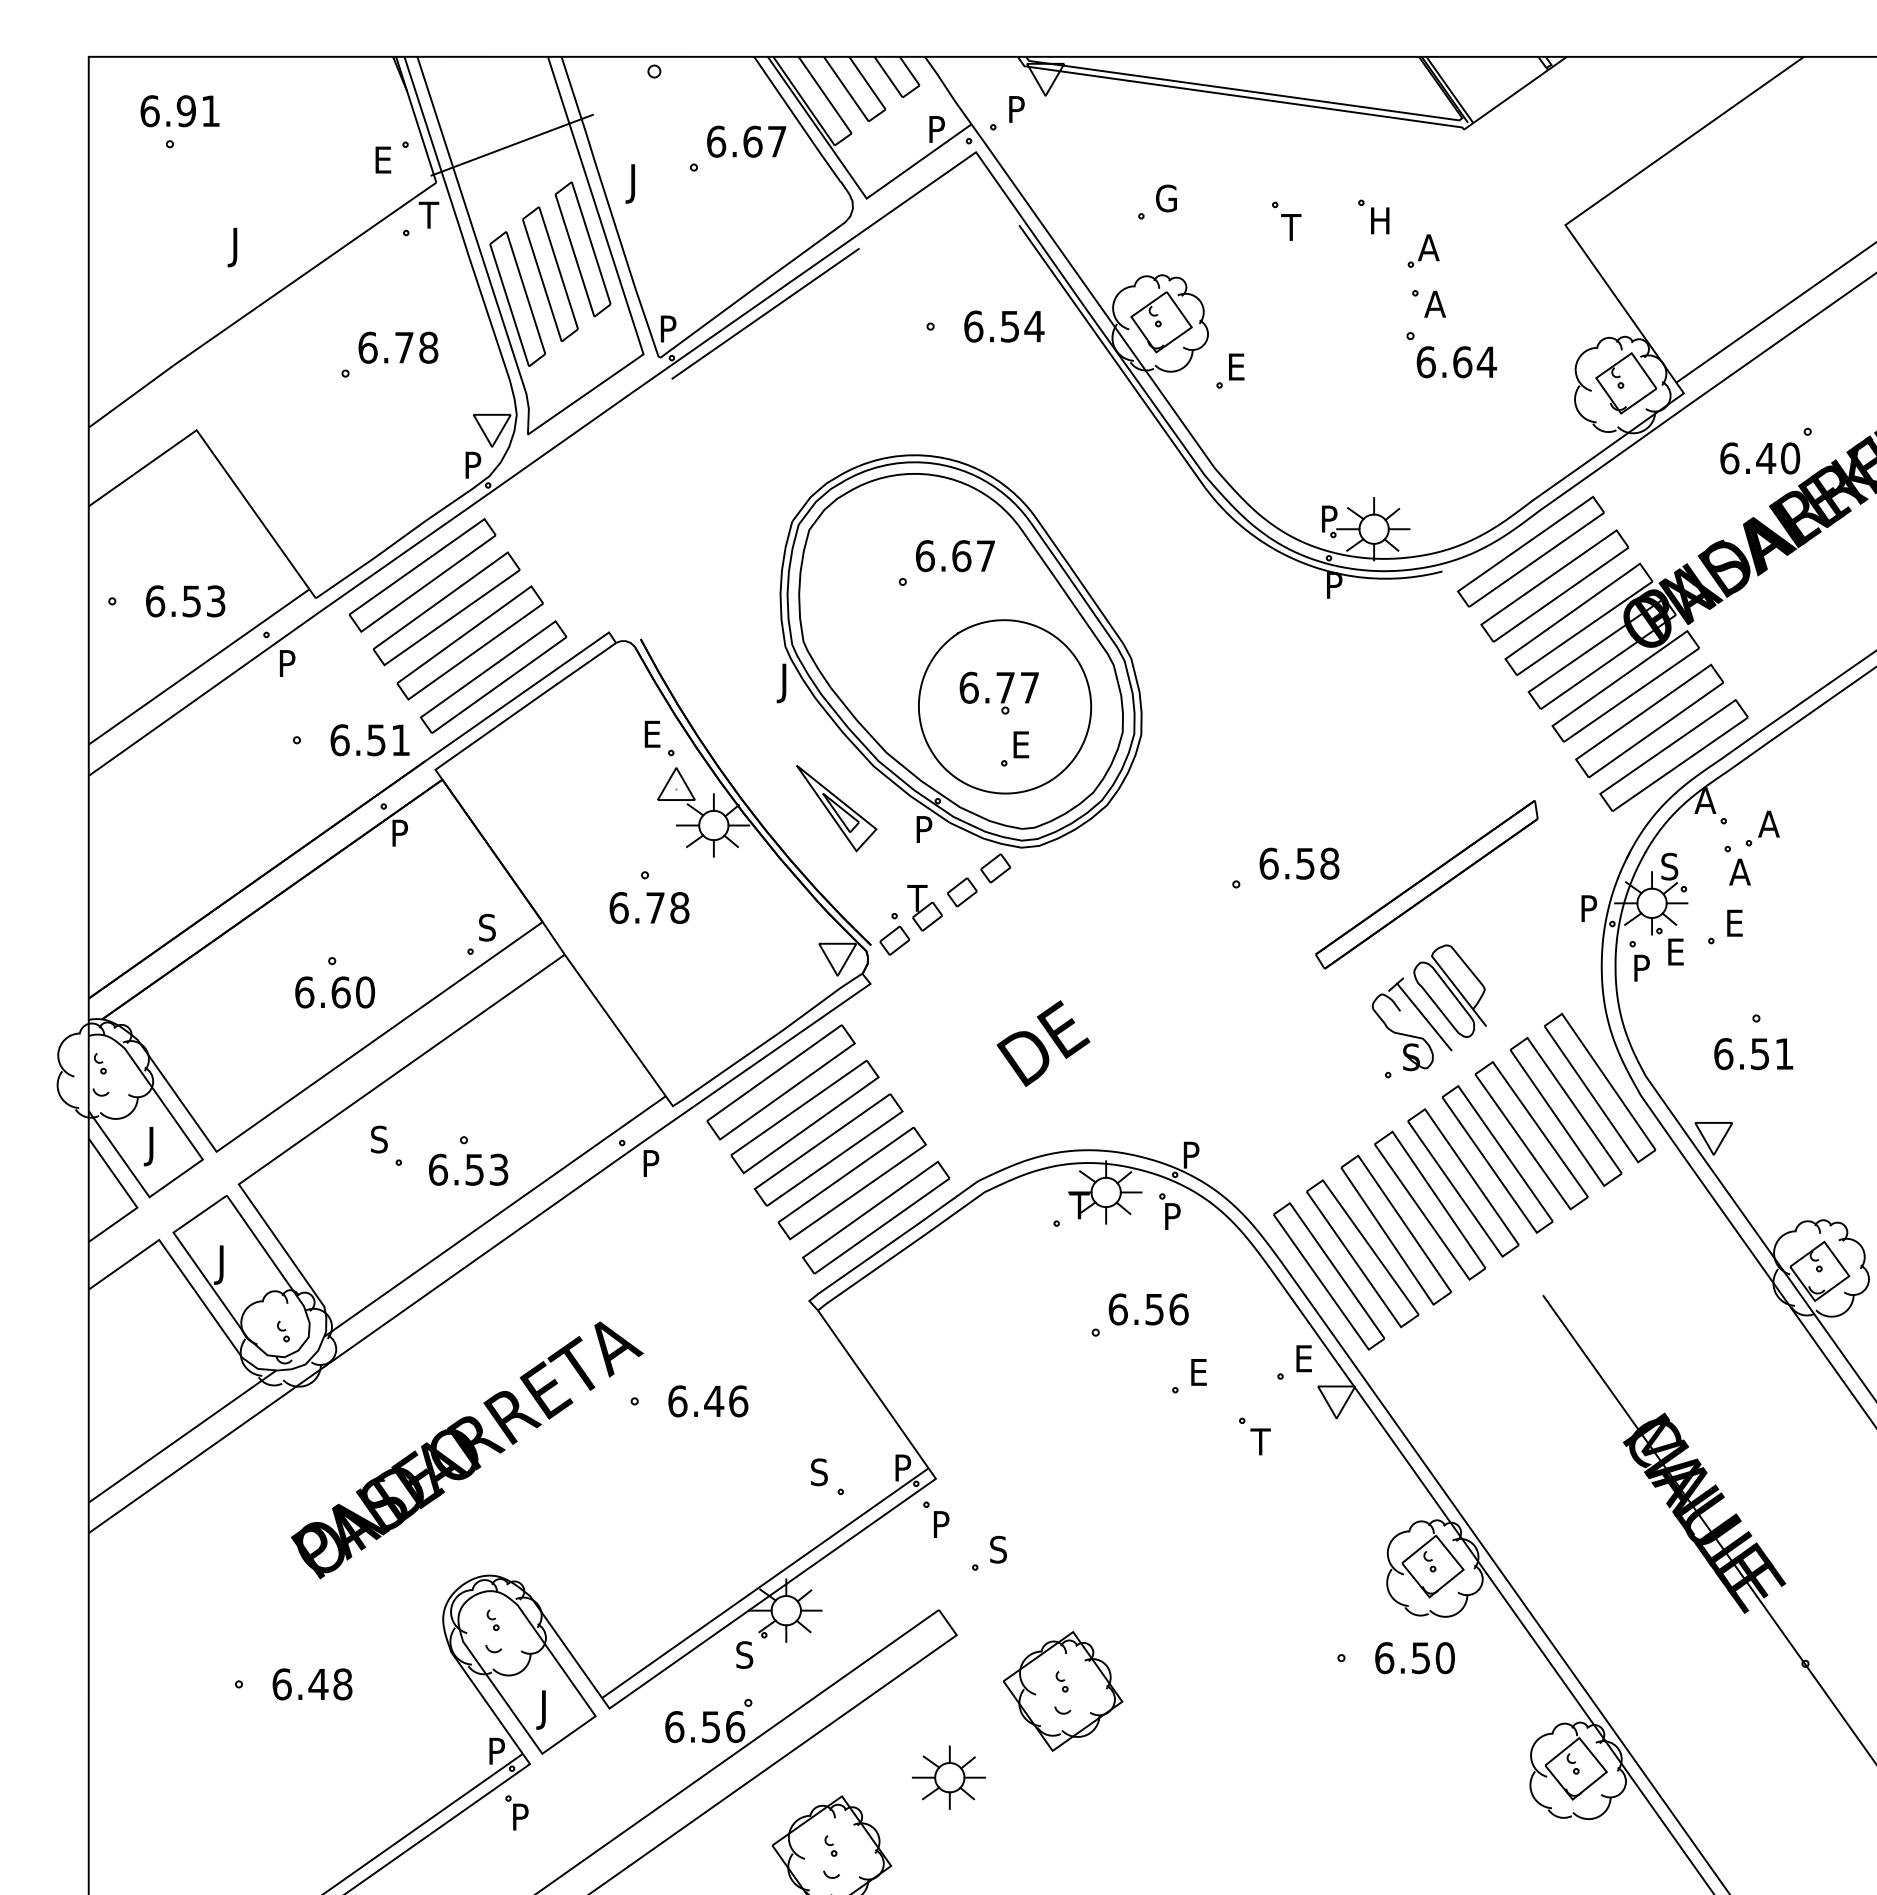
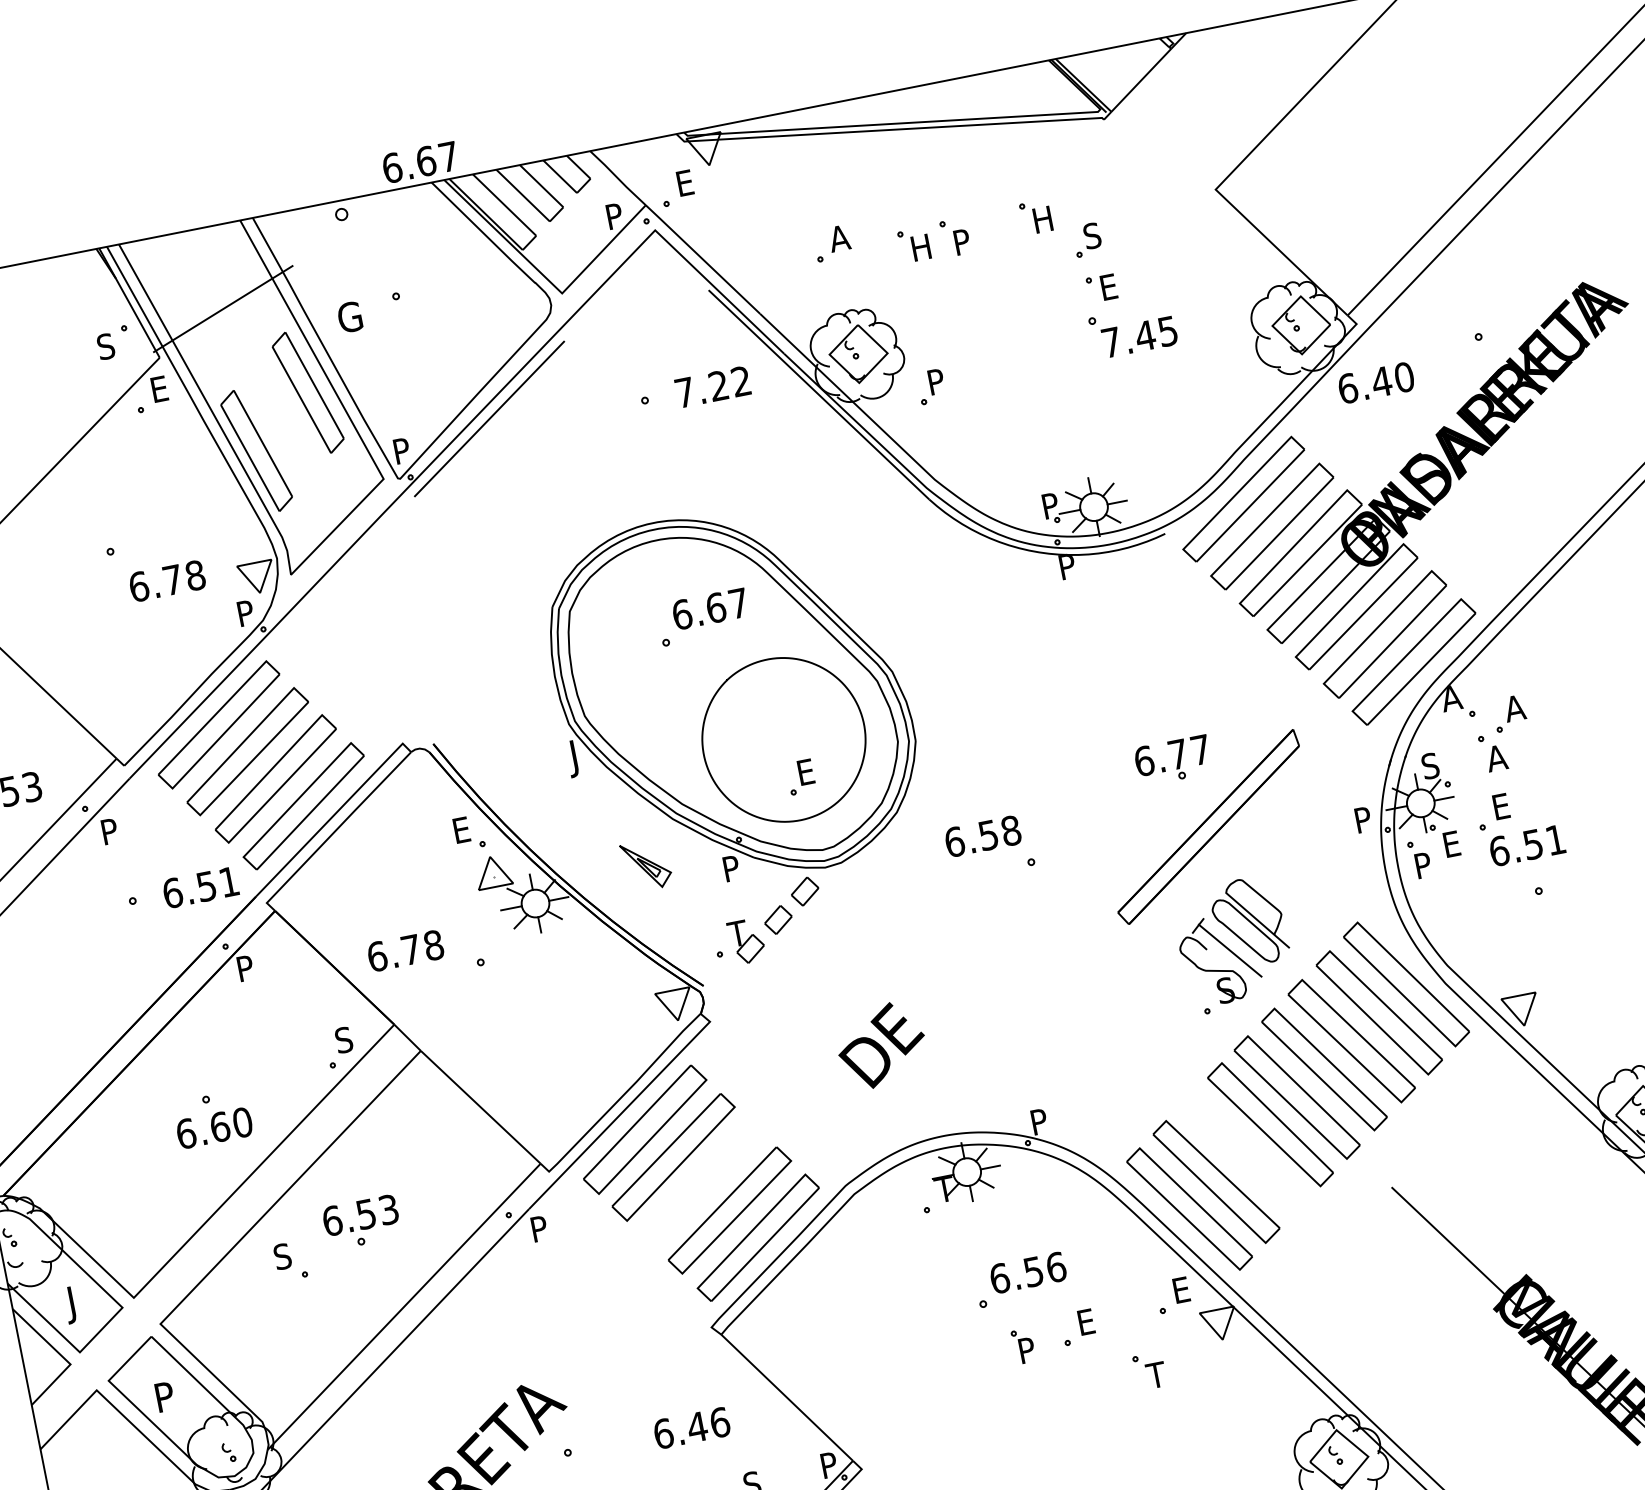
text: (1018, 109) -> (686, 182), P -> E
text: (746, 141) -> (420, 162), moved
text: (382, 159) -> (105, 346), E -> S
text: (639, 183) -> (348, 321), J -> G
text: (1165, 198) -> (839, 238), G -> A
text: (428, 214) -> (158, 388), T -> E
part: (1241, 220) -> (914, 244), added
text: (1291, 227) -> (961, 242), T -> P
text: (1428, 247) -> (1092, 235), A -> S
part: (550, 274) -> (282, 422), removed
text: (1434, 303) -> (1108, 286), A -> E
text: (1004, 326) -> (713, 386), 6.54 -> 7.22
text: (398, 347) -> (167, 580), moved
text: (1456, 362) -> (1139, 337), 6.64 -> 7.45
text: (1238, 366) -> (938, 380), E -> P
text: (1760, 458) -> (1376, 382), moved
part: (998, 692) -> (1172, 760), moved
part: (836, 808) -> (646, 865), size x0.6
text: (1299, 863) -> (982, 836), moved
text: (649, 907) -> (405, 950), moved
part: (894, 940) -> (724, 977), removed
text: (1753, 1054) -> (1527, 846), moved
part: (828, 1149) -> (701, 1183), removed
text: (468, 1169) -> (360, 1215), moved
part: (1169, 1211) -> (1023, 1346), moved
part: (1395, 1229) -> (1242, 1153), removed
text: (225, 1264) -> (162, 1400), J -> P
text: (708, 1401) -> (692, 1428), moved

